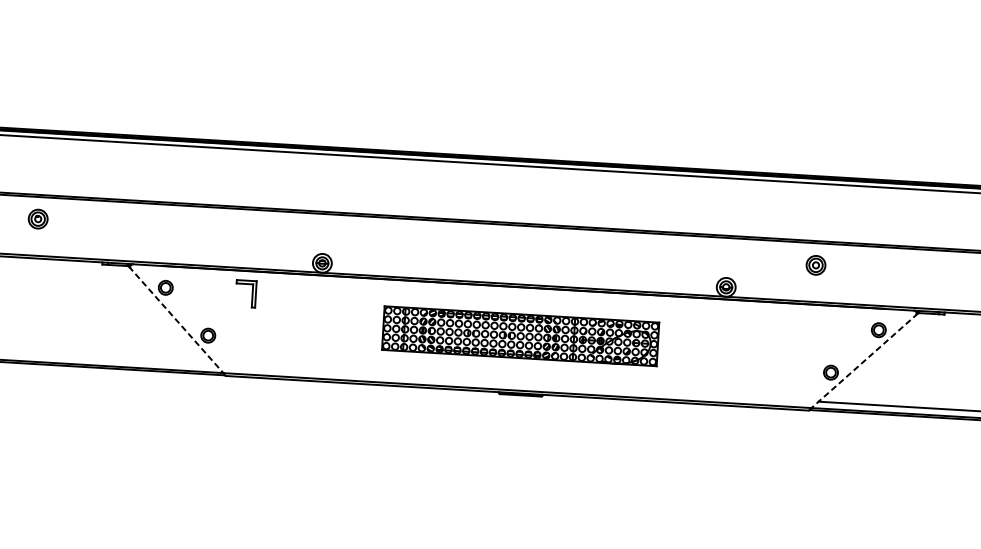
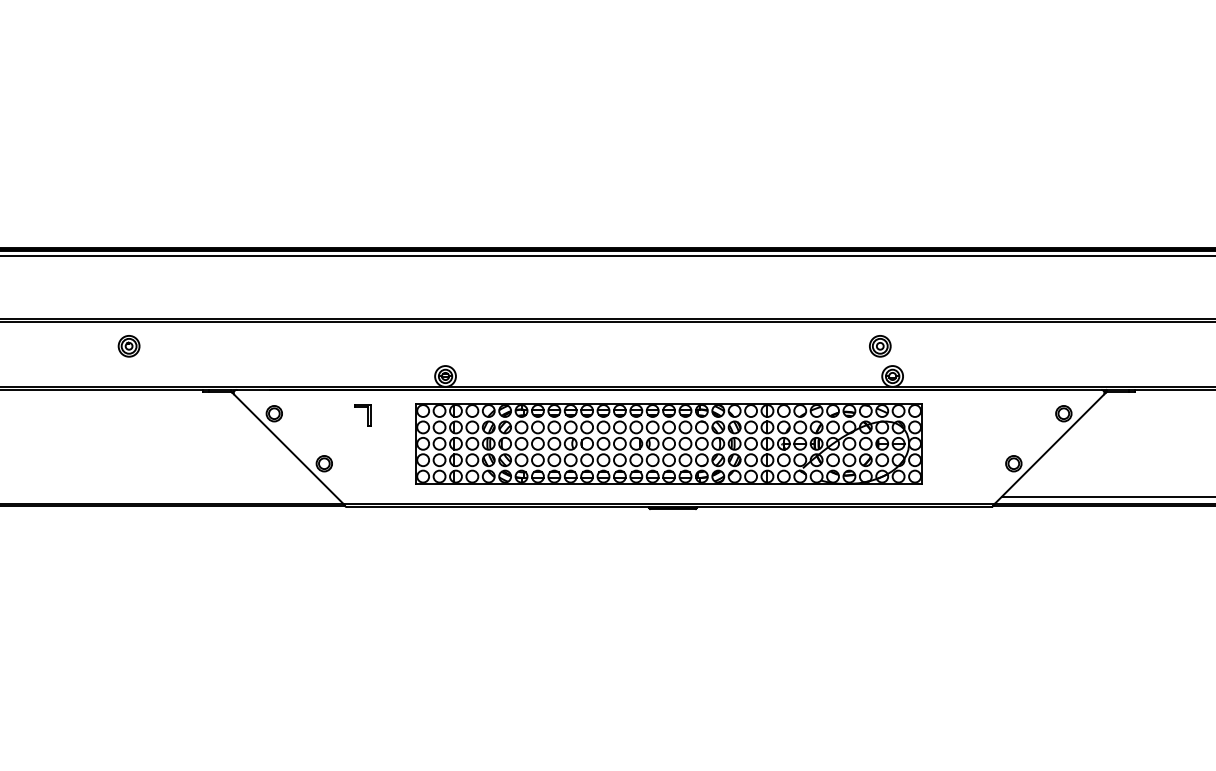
part: (816, 265) -> (880, 346), moved
part: (245, 294) -> (362, 415), size x0.71
line: (175, 319) -> (287, 448), dashed -> solid
part: (520, 335) -> (668, 443), size x1.67
line: (864, 360) -> (1050, 448), dashed -> solid

